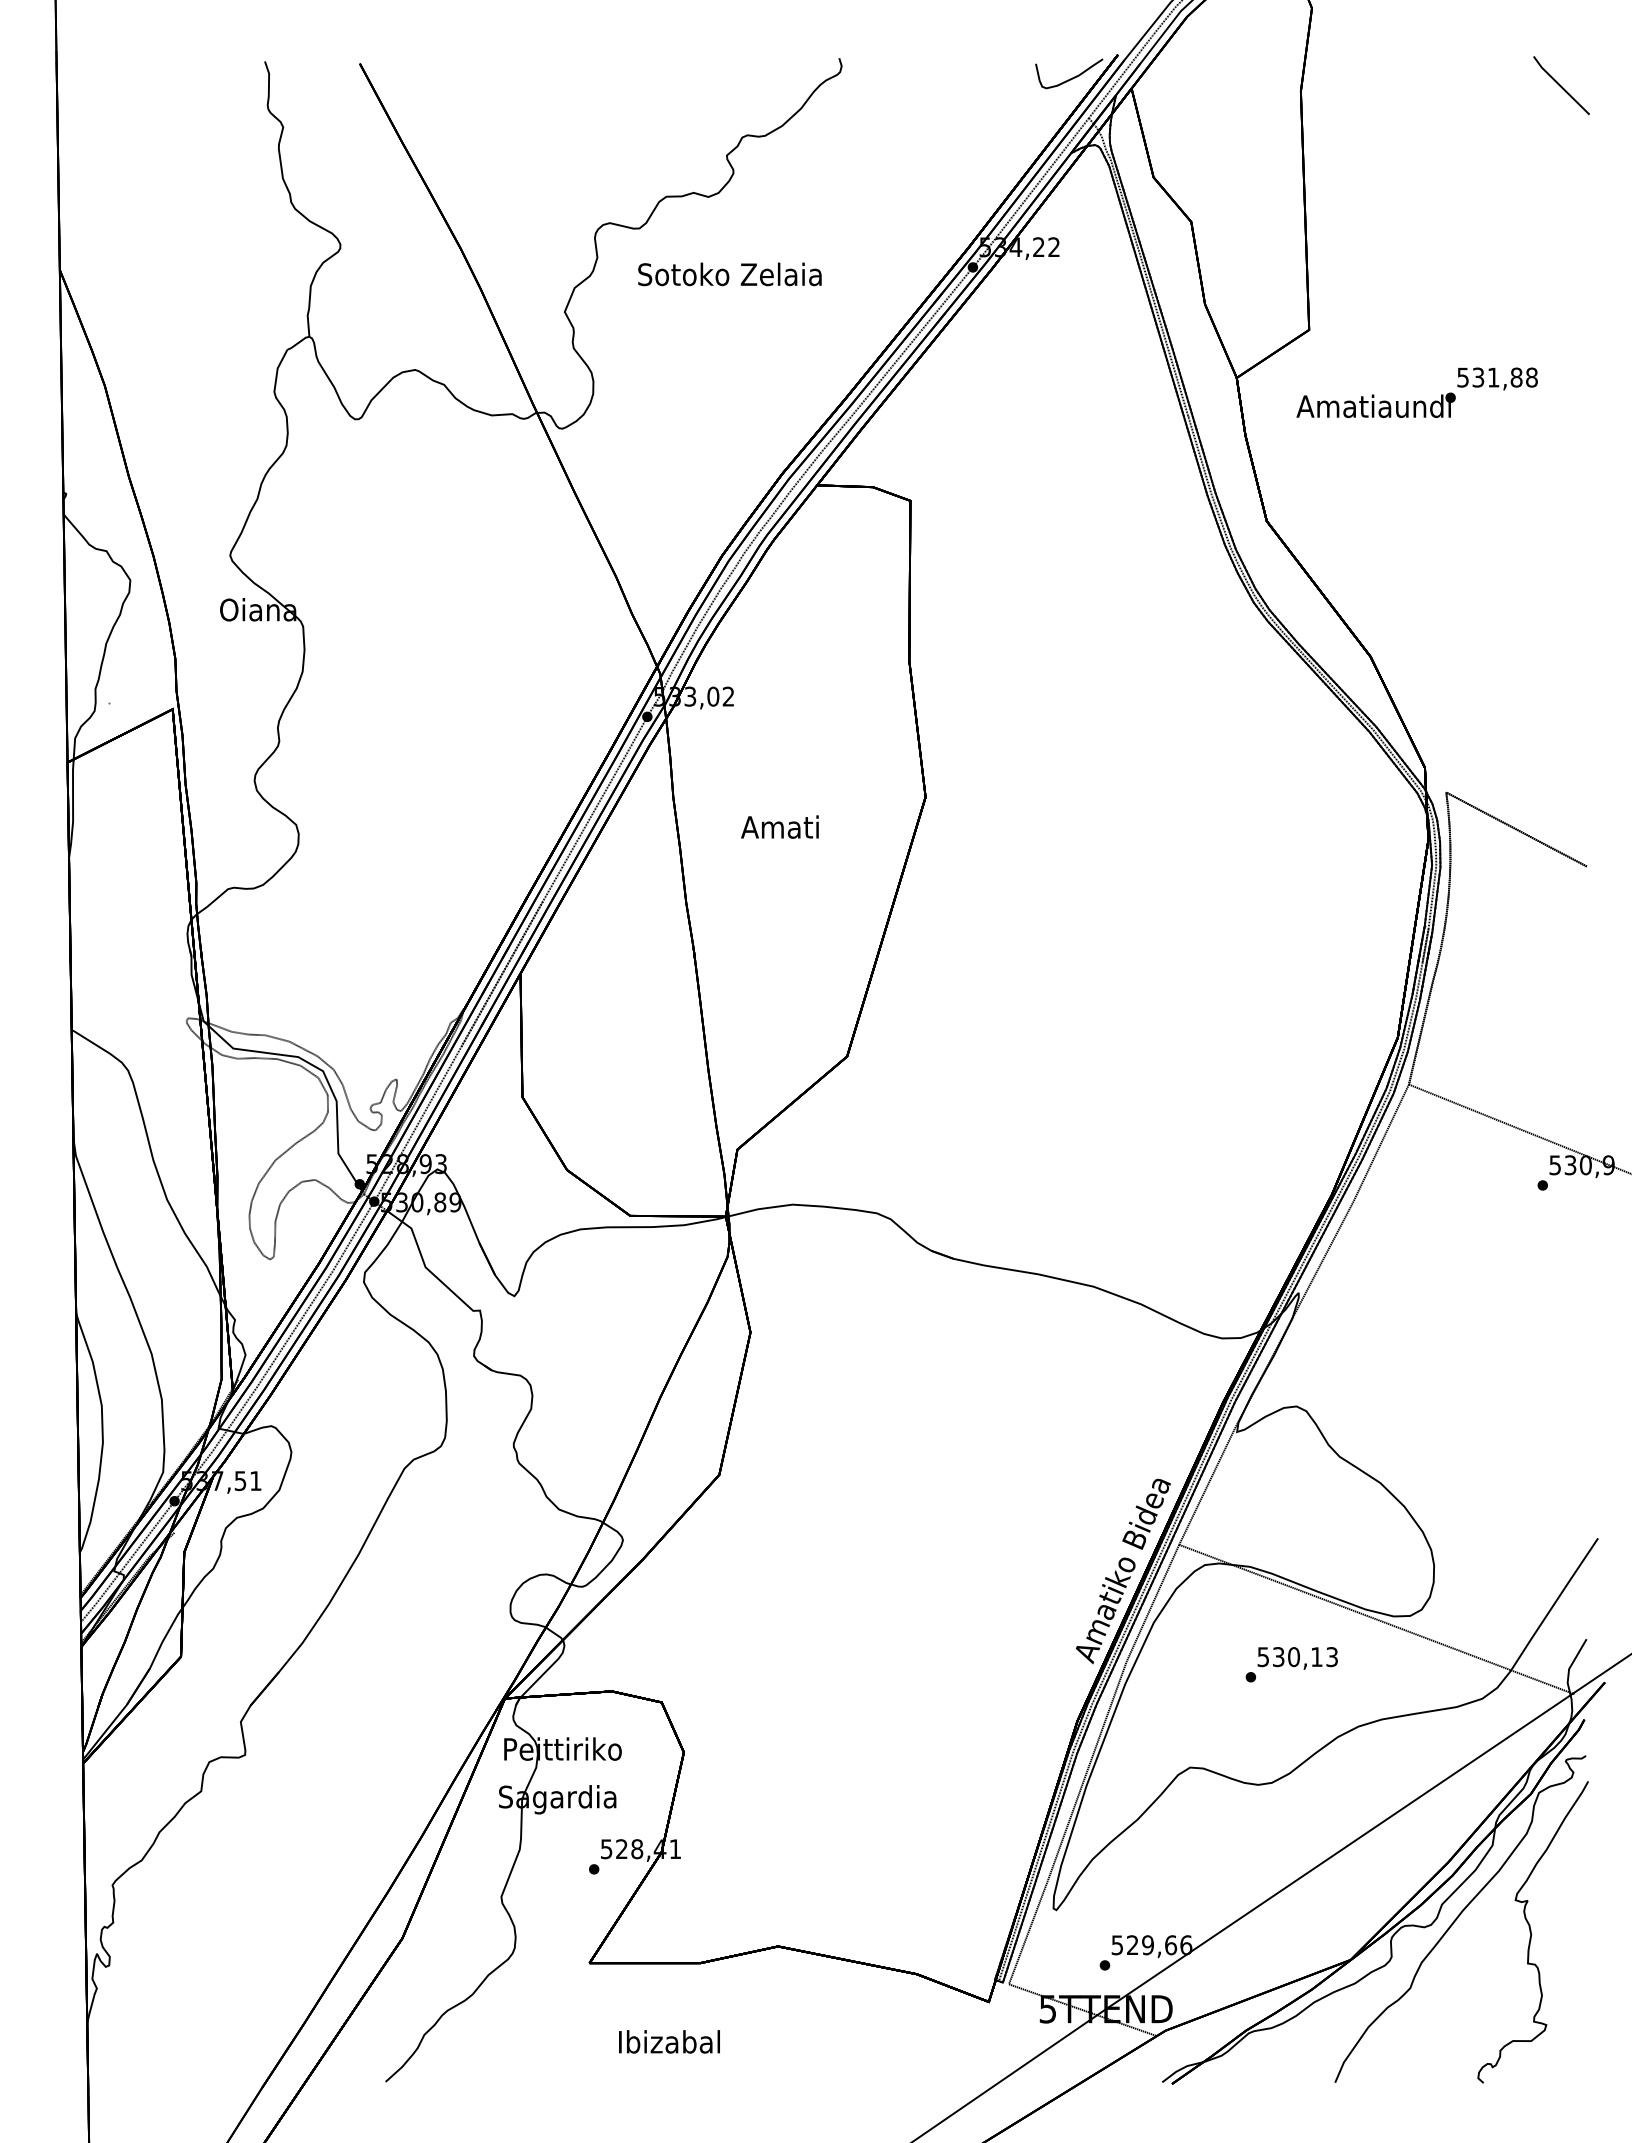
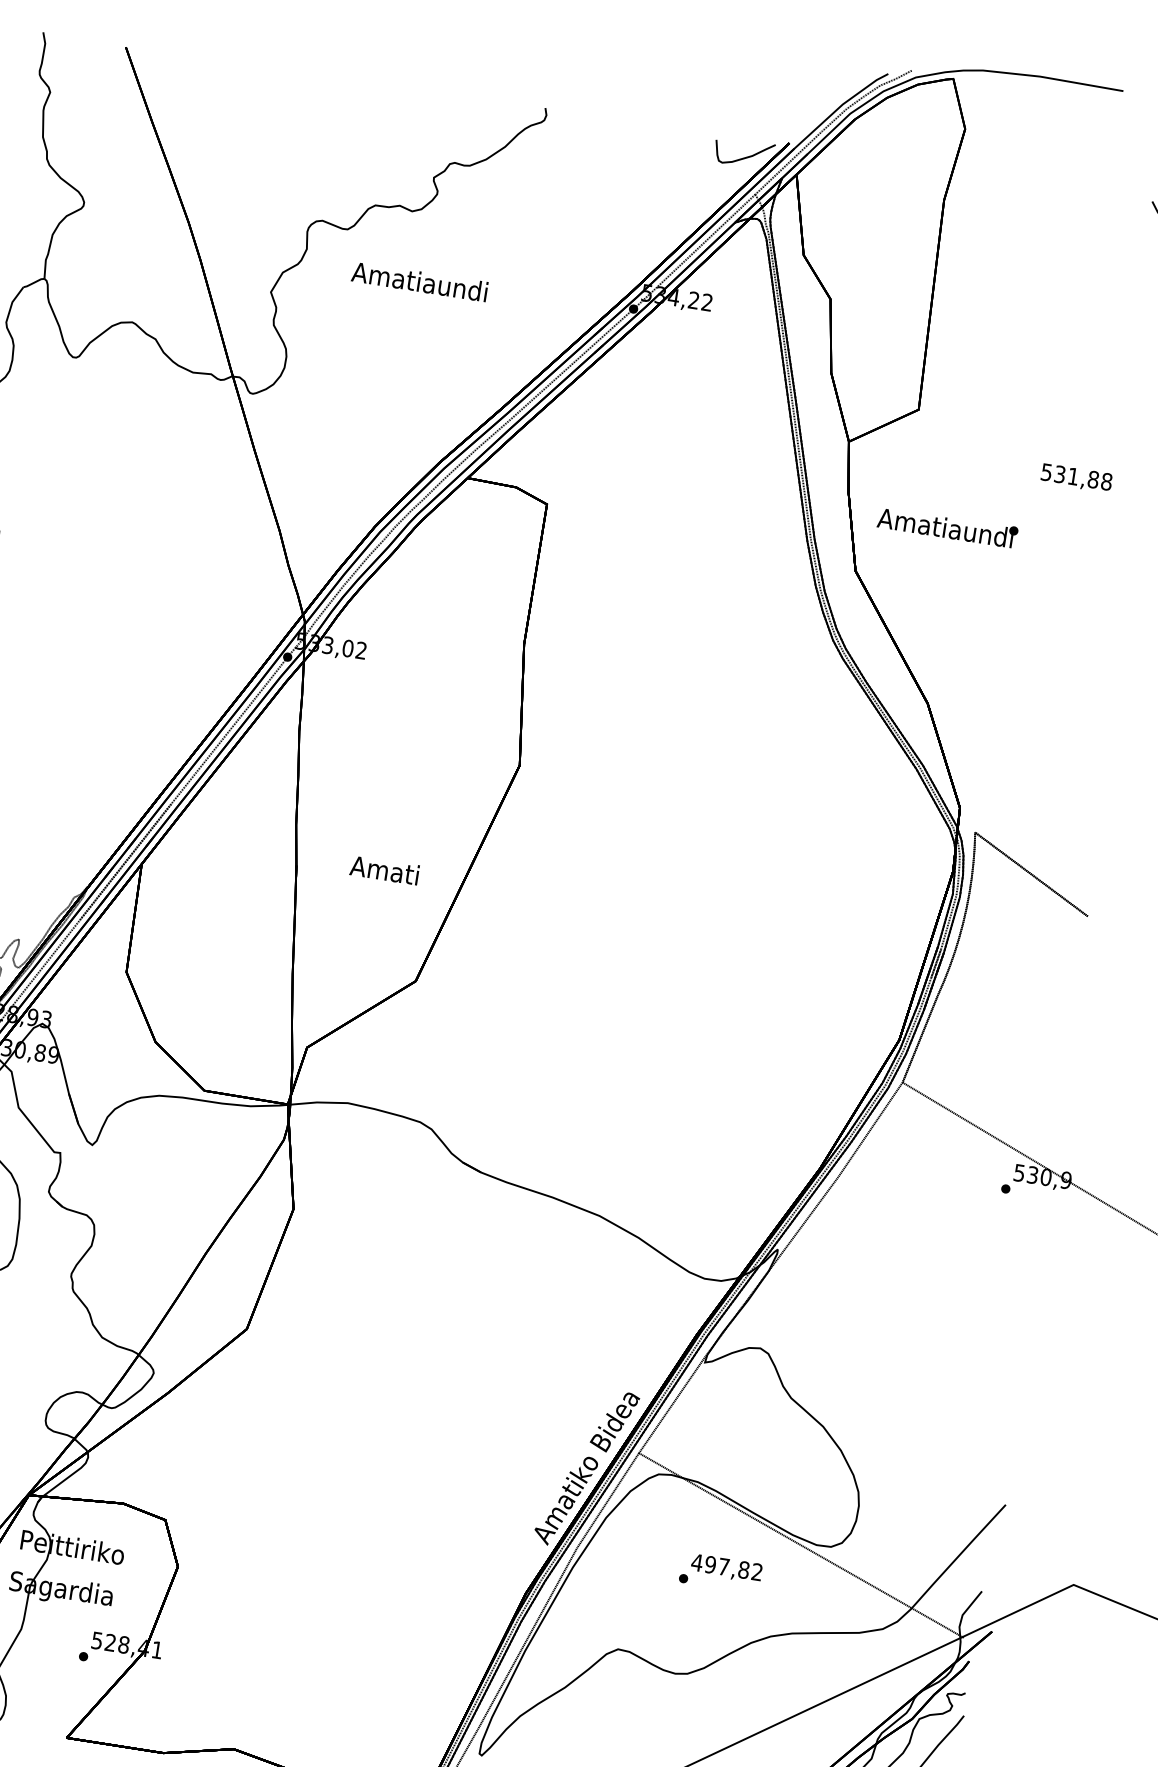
text: (729, 274) -> (419, 281), Sotoko Zelaia -> Amatiaundi
text: (1375, 404) -> (947, 526), moved
text: (779, 826) -> (384, 869), moved
text: (1297, 1657) -> (726, 1567), 530,13 -> 497,82

